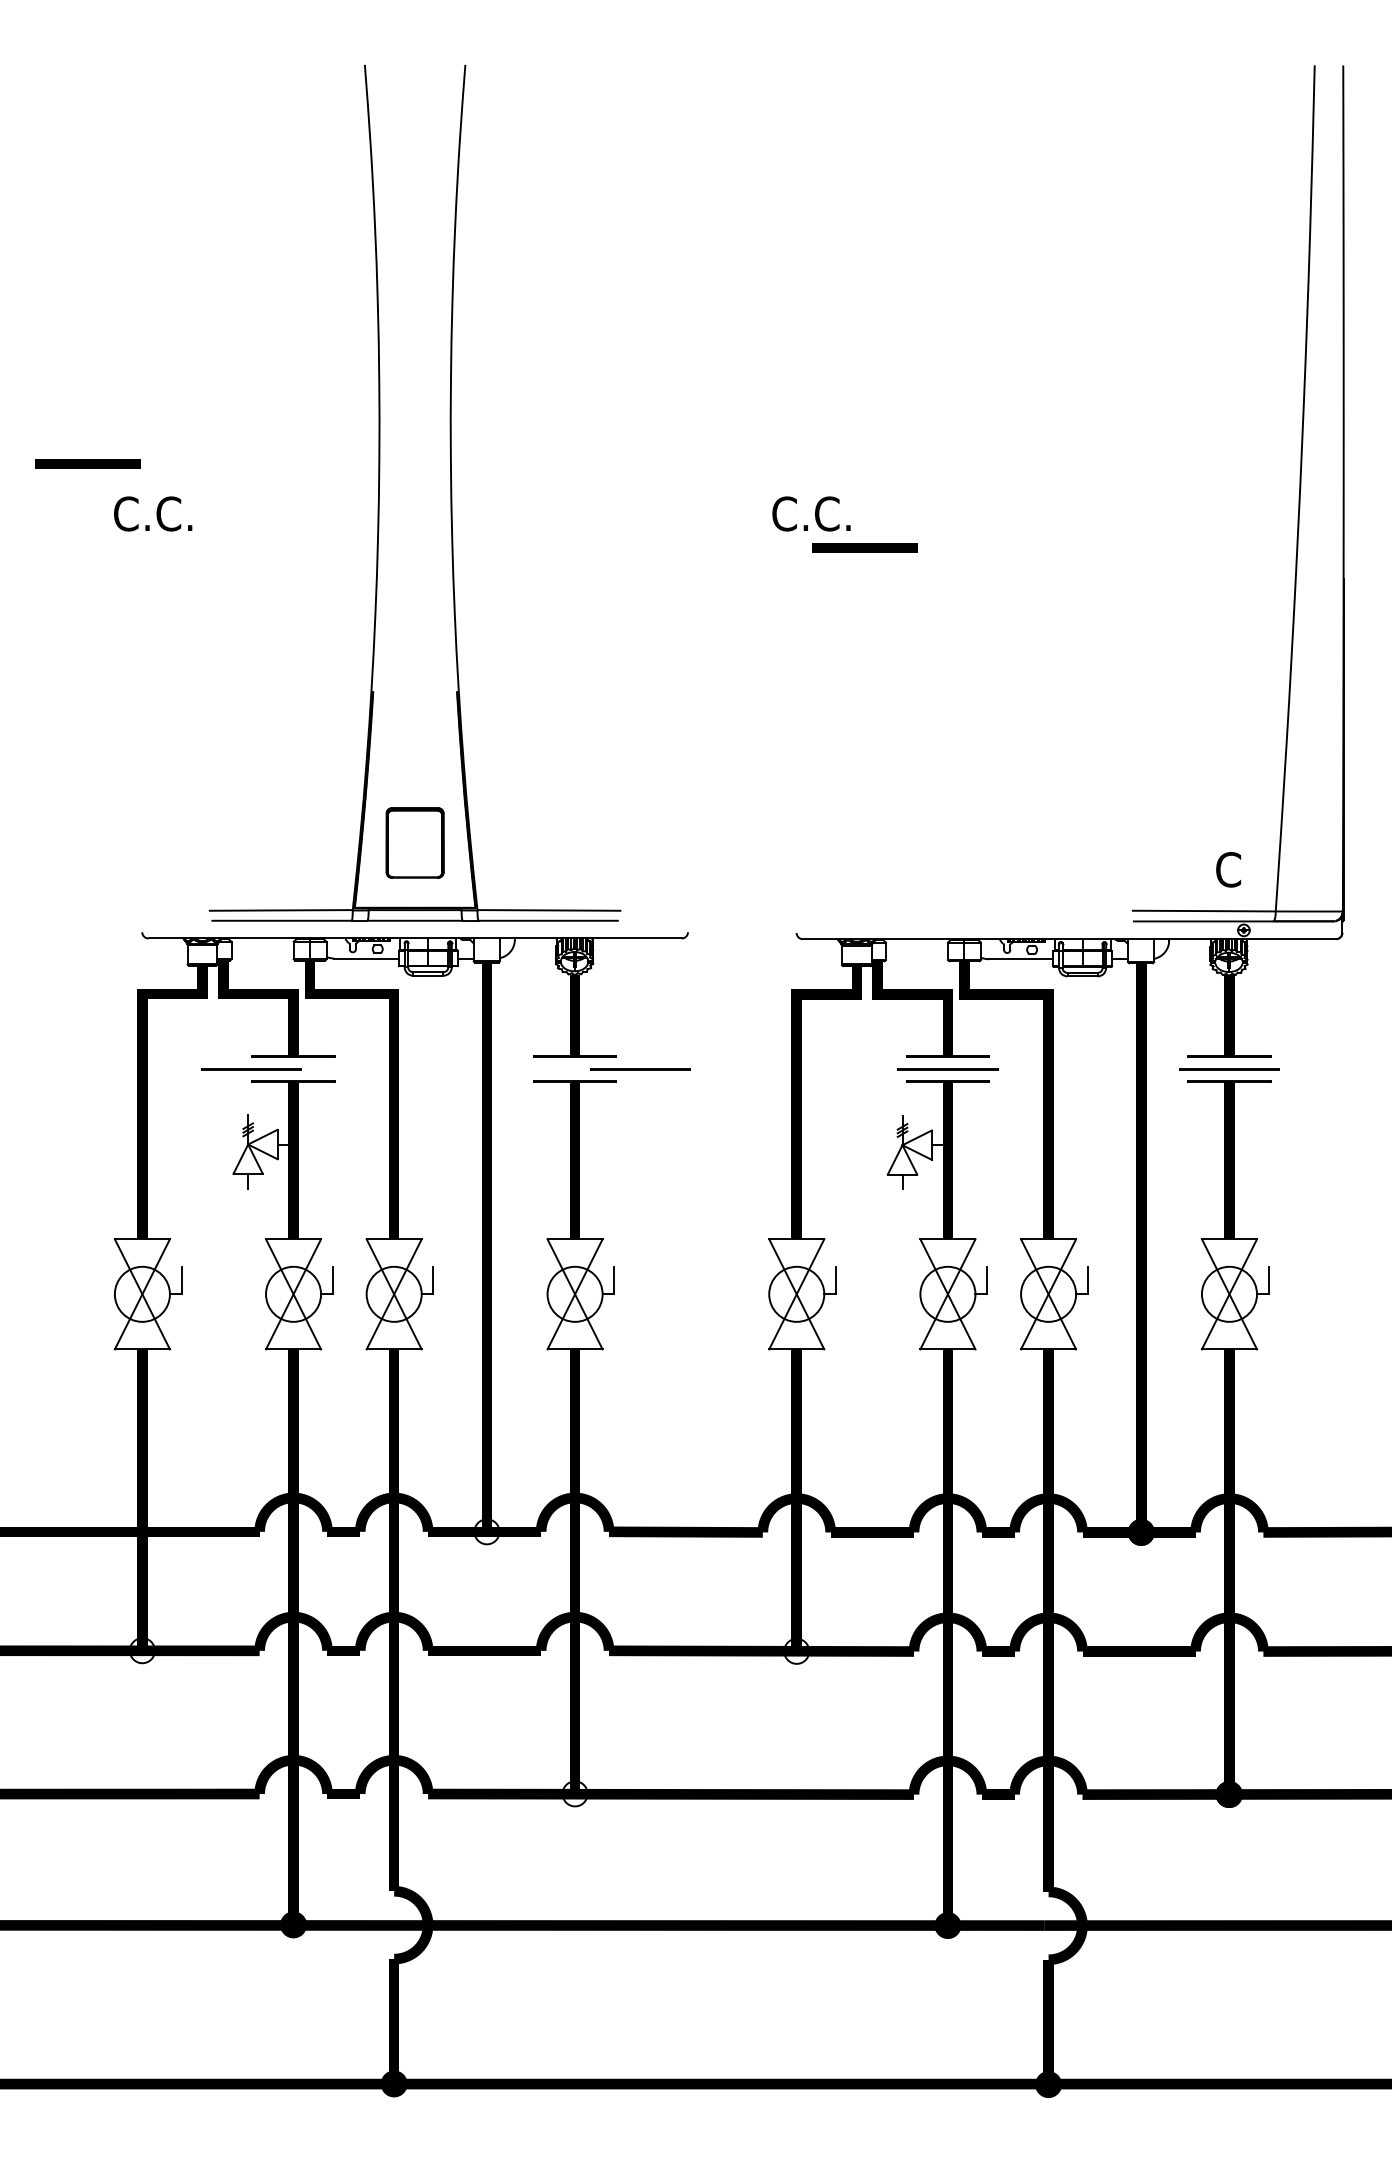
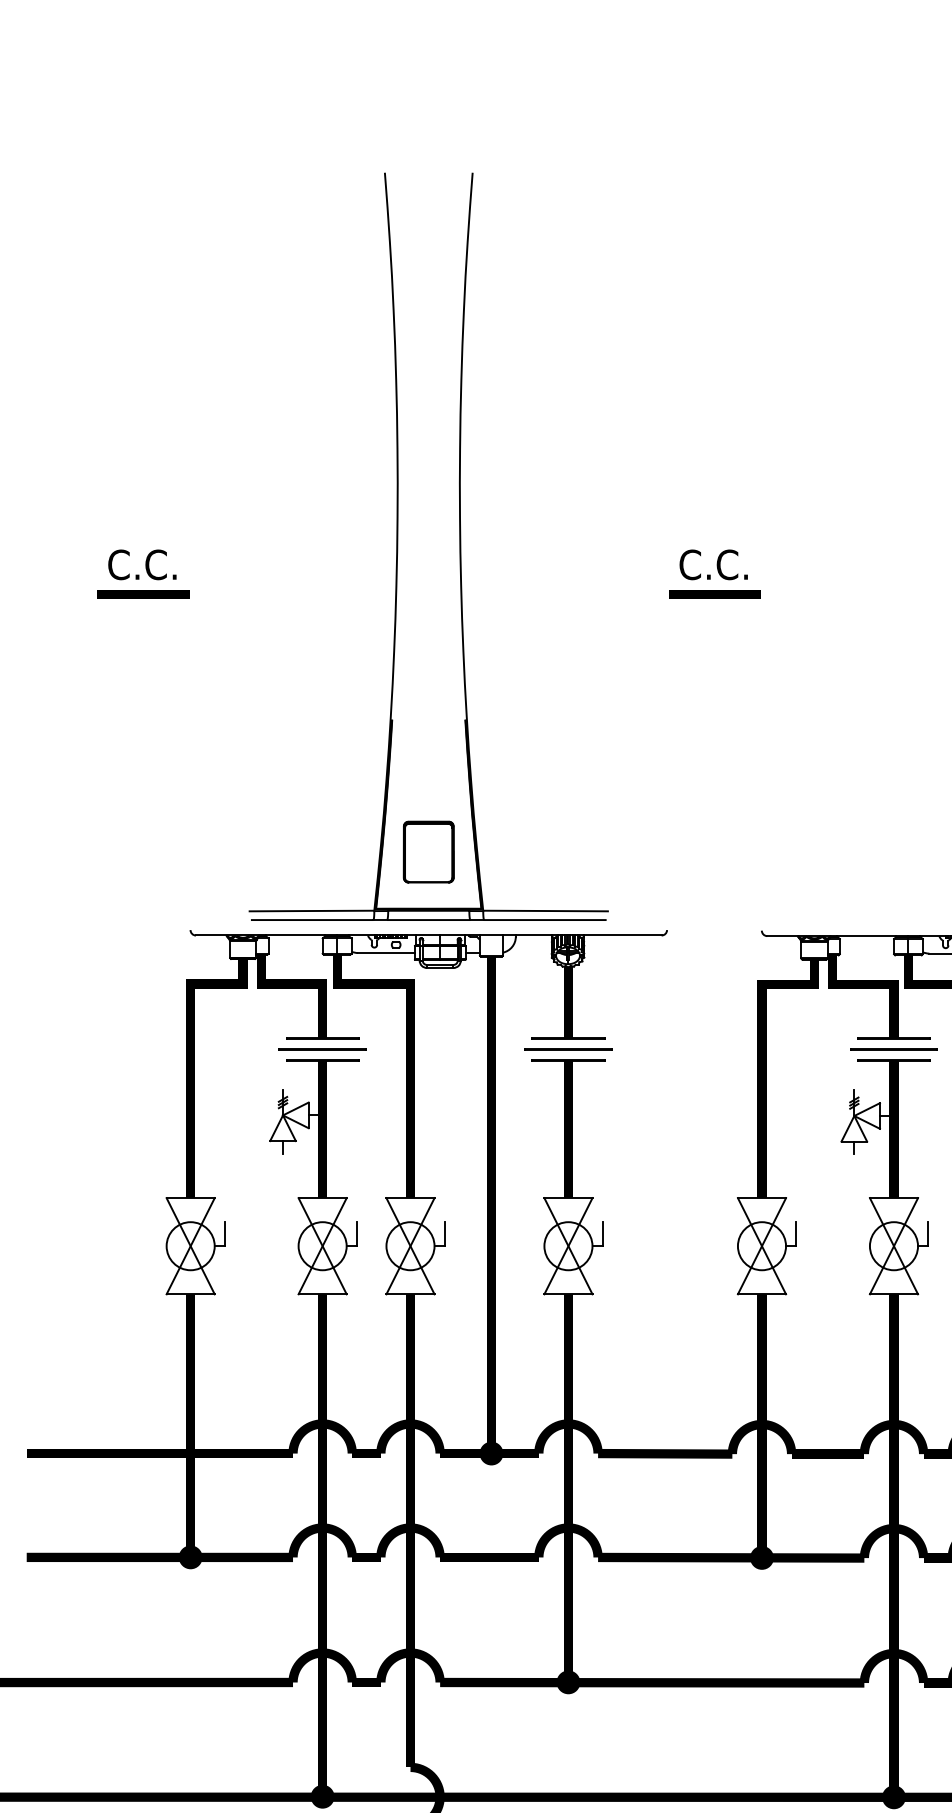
line: (87, 463) -> (142, 594), moved
text: (153, 513) -> (142, 564), moved
text: (811, 513) -> (713, 564), moved
line: (864, 547) -> (714, 594), moved
line: (251, 1069) -> (322, 1049), moved
line: (640, 1069) -> (568, 1049), moved
fill: (486, 1531) -> (491, 1453), added
fill: (141, 1650) -> (189, 1557), added
fill: (796, 1650) -> (761, 1557), added
fill: (574, 1793) -> (567, 1682), added

